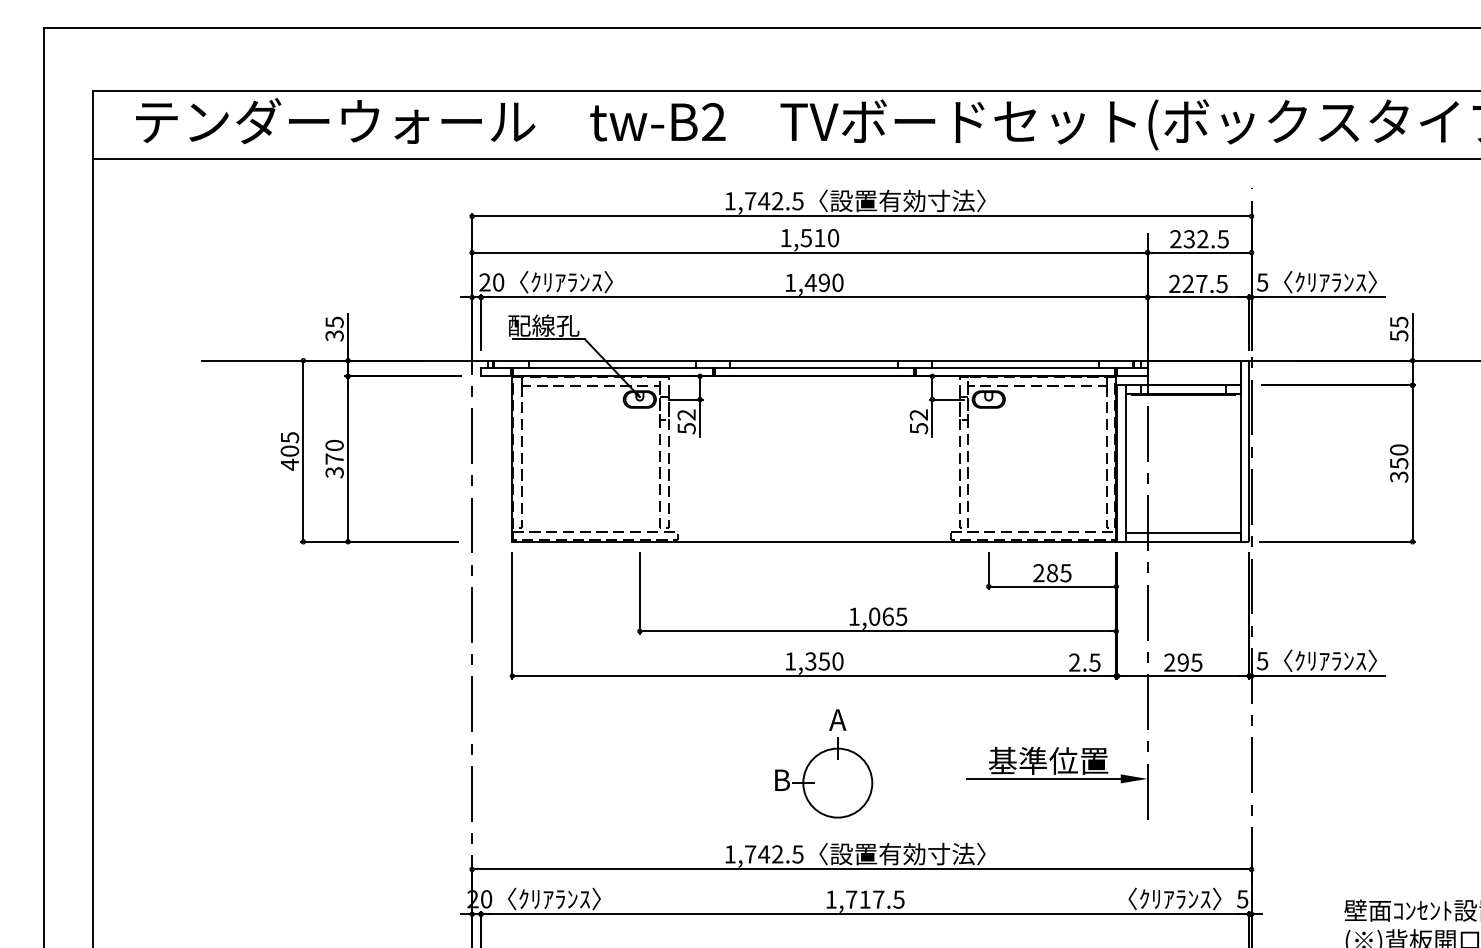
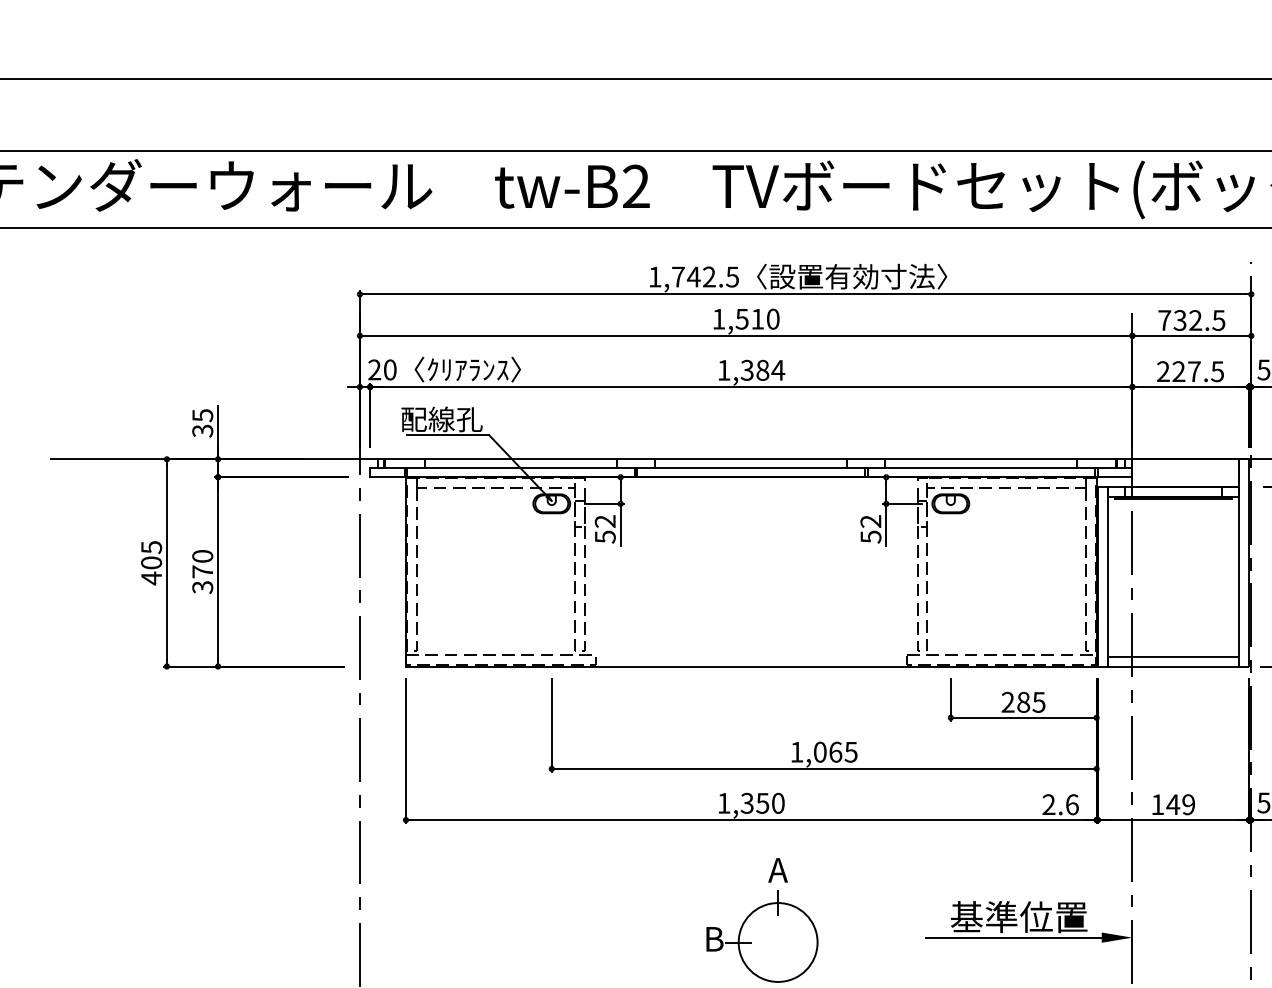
text: (1175, 239) -> (1164, 320), 232.5 -> 732.5
text: (823, 282) -> (761, 369), 1,490 -> 1,384
text: (1094, 662) -> (1071, 804), 2.5 -> 2.6
text: (1183, 662) -> (1173, 804), 295 -> 149

